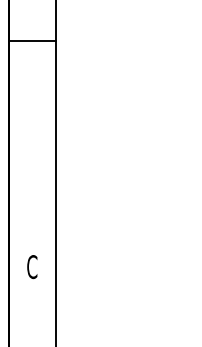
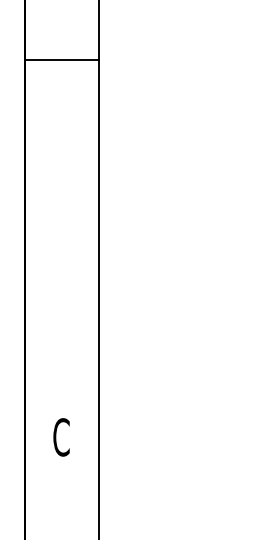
line: (32, 41) -> (61, 60), moved

